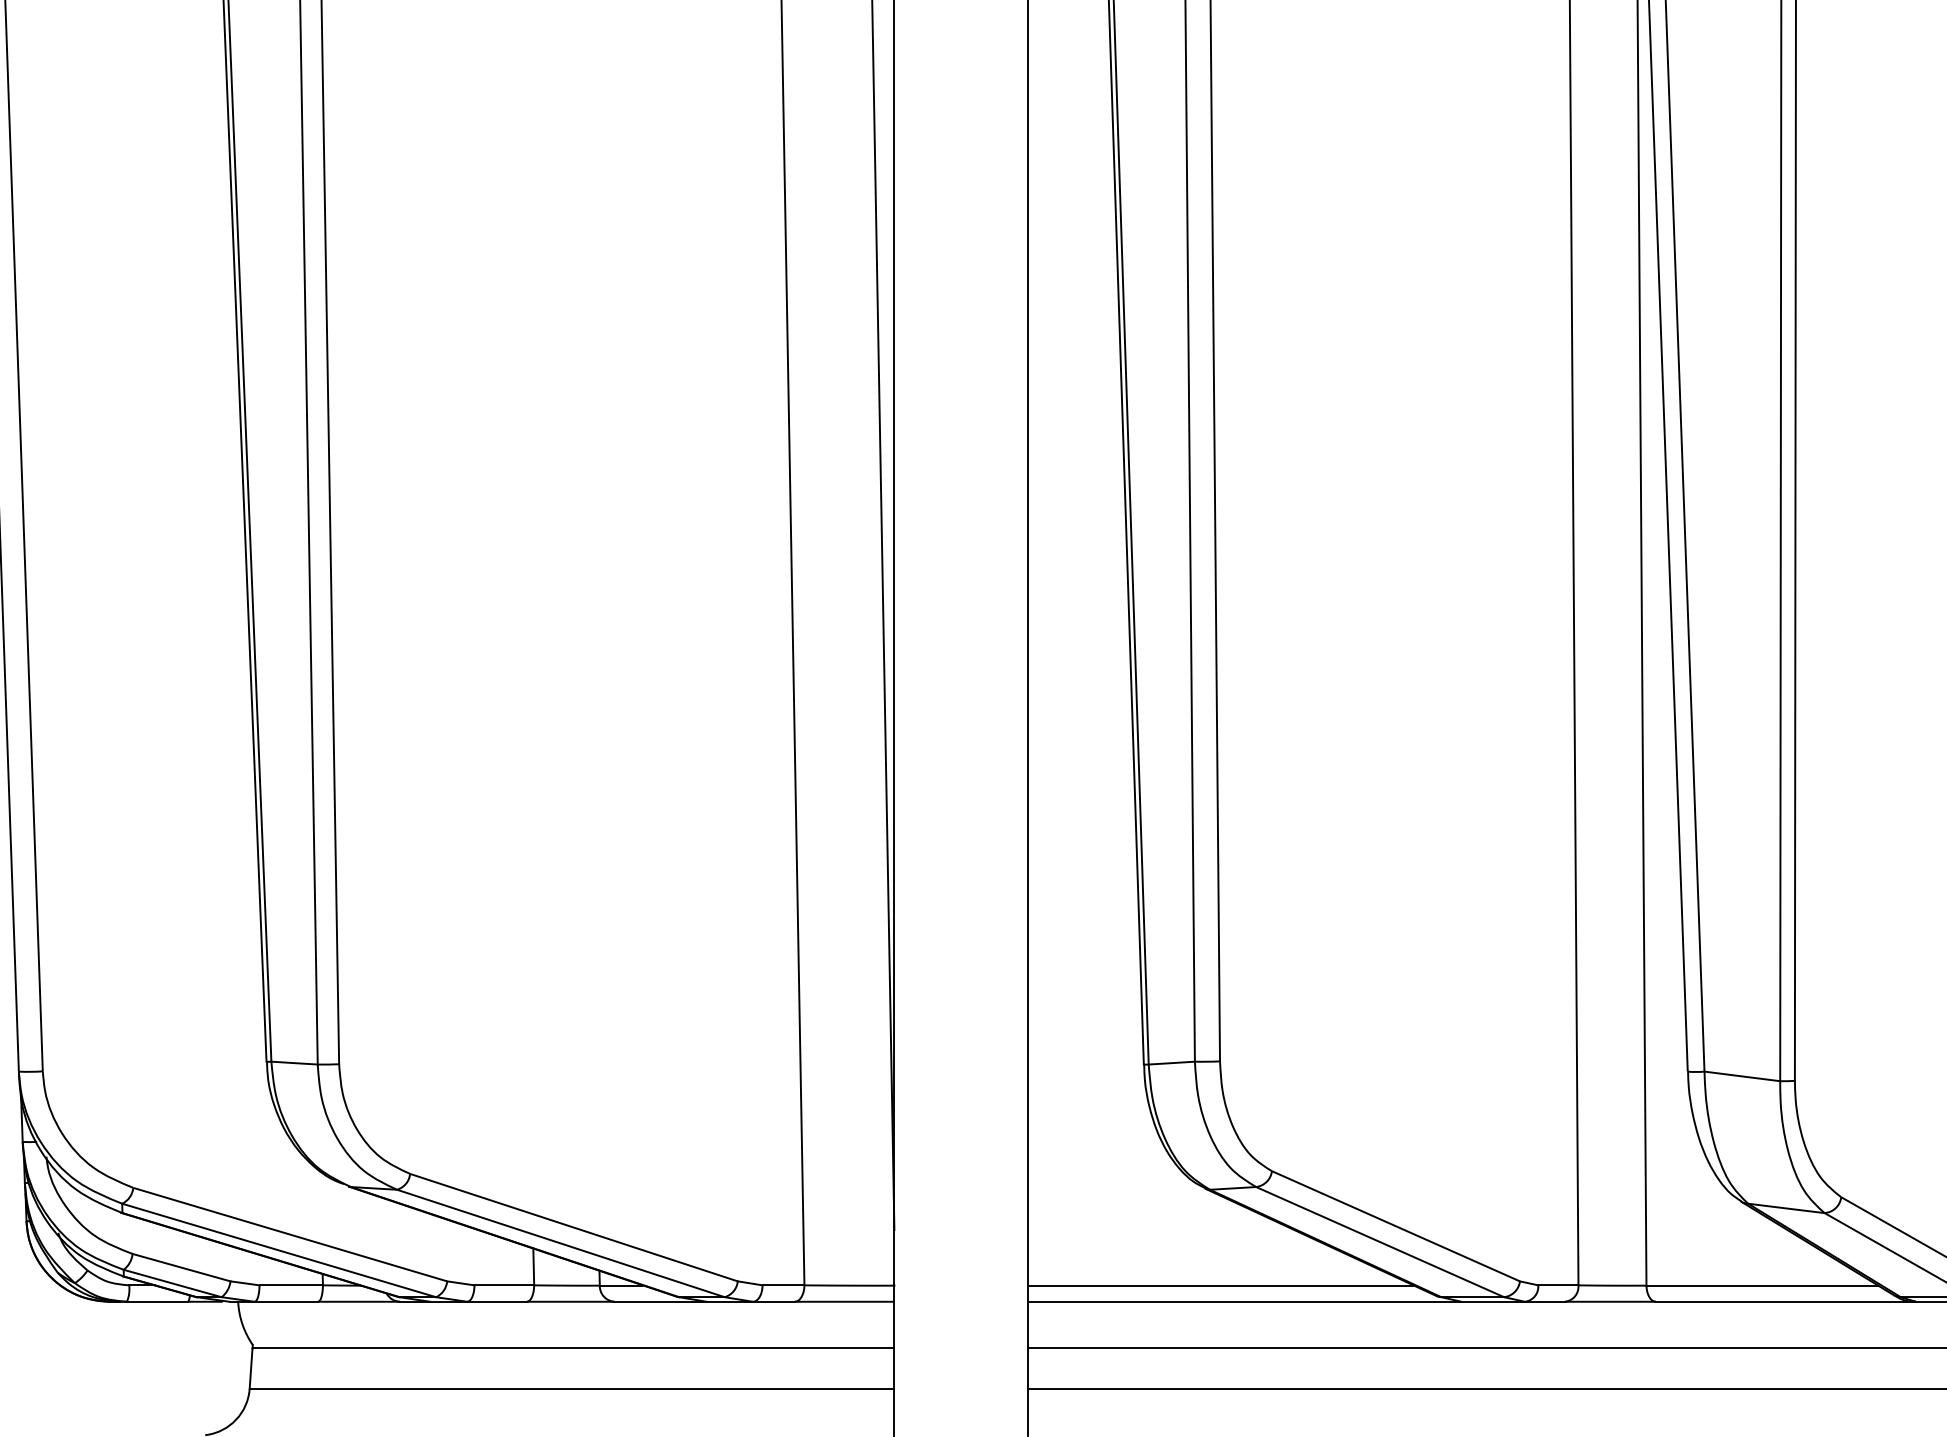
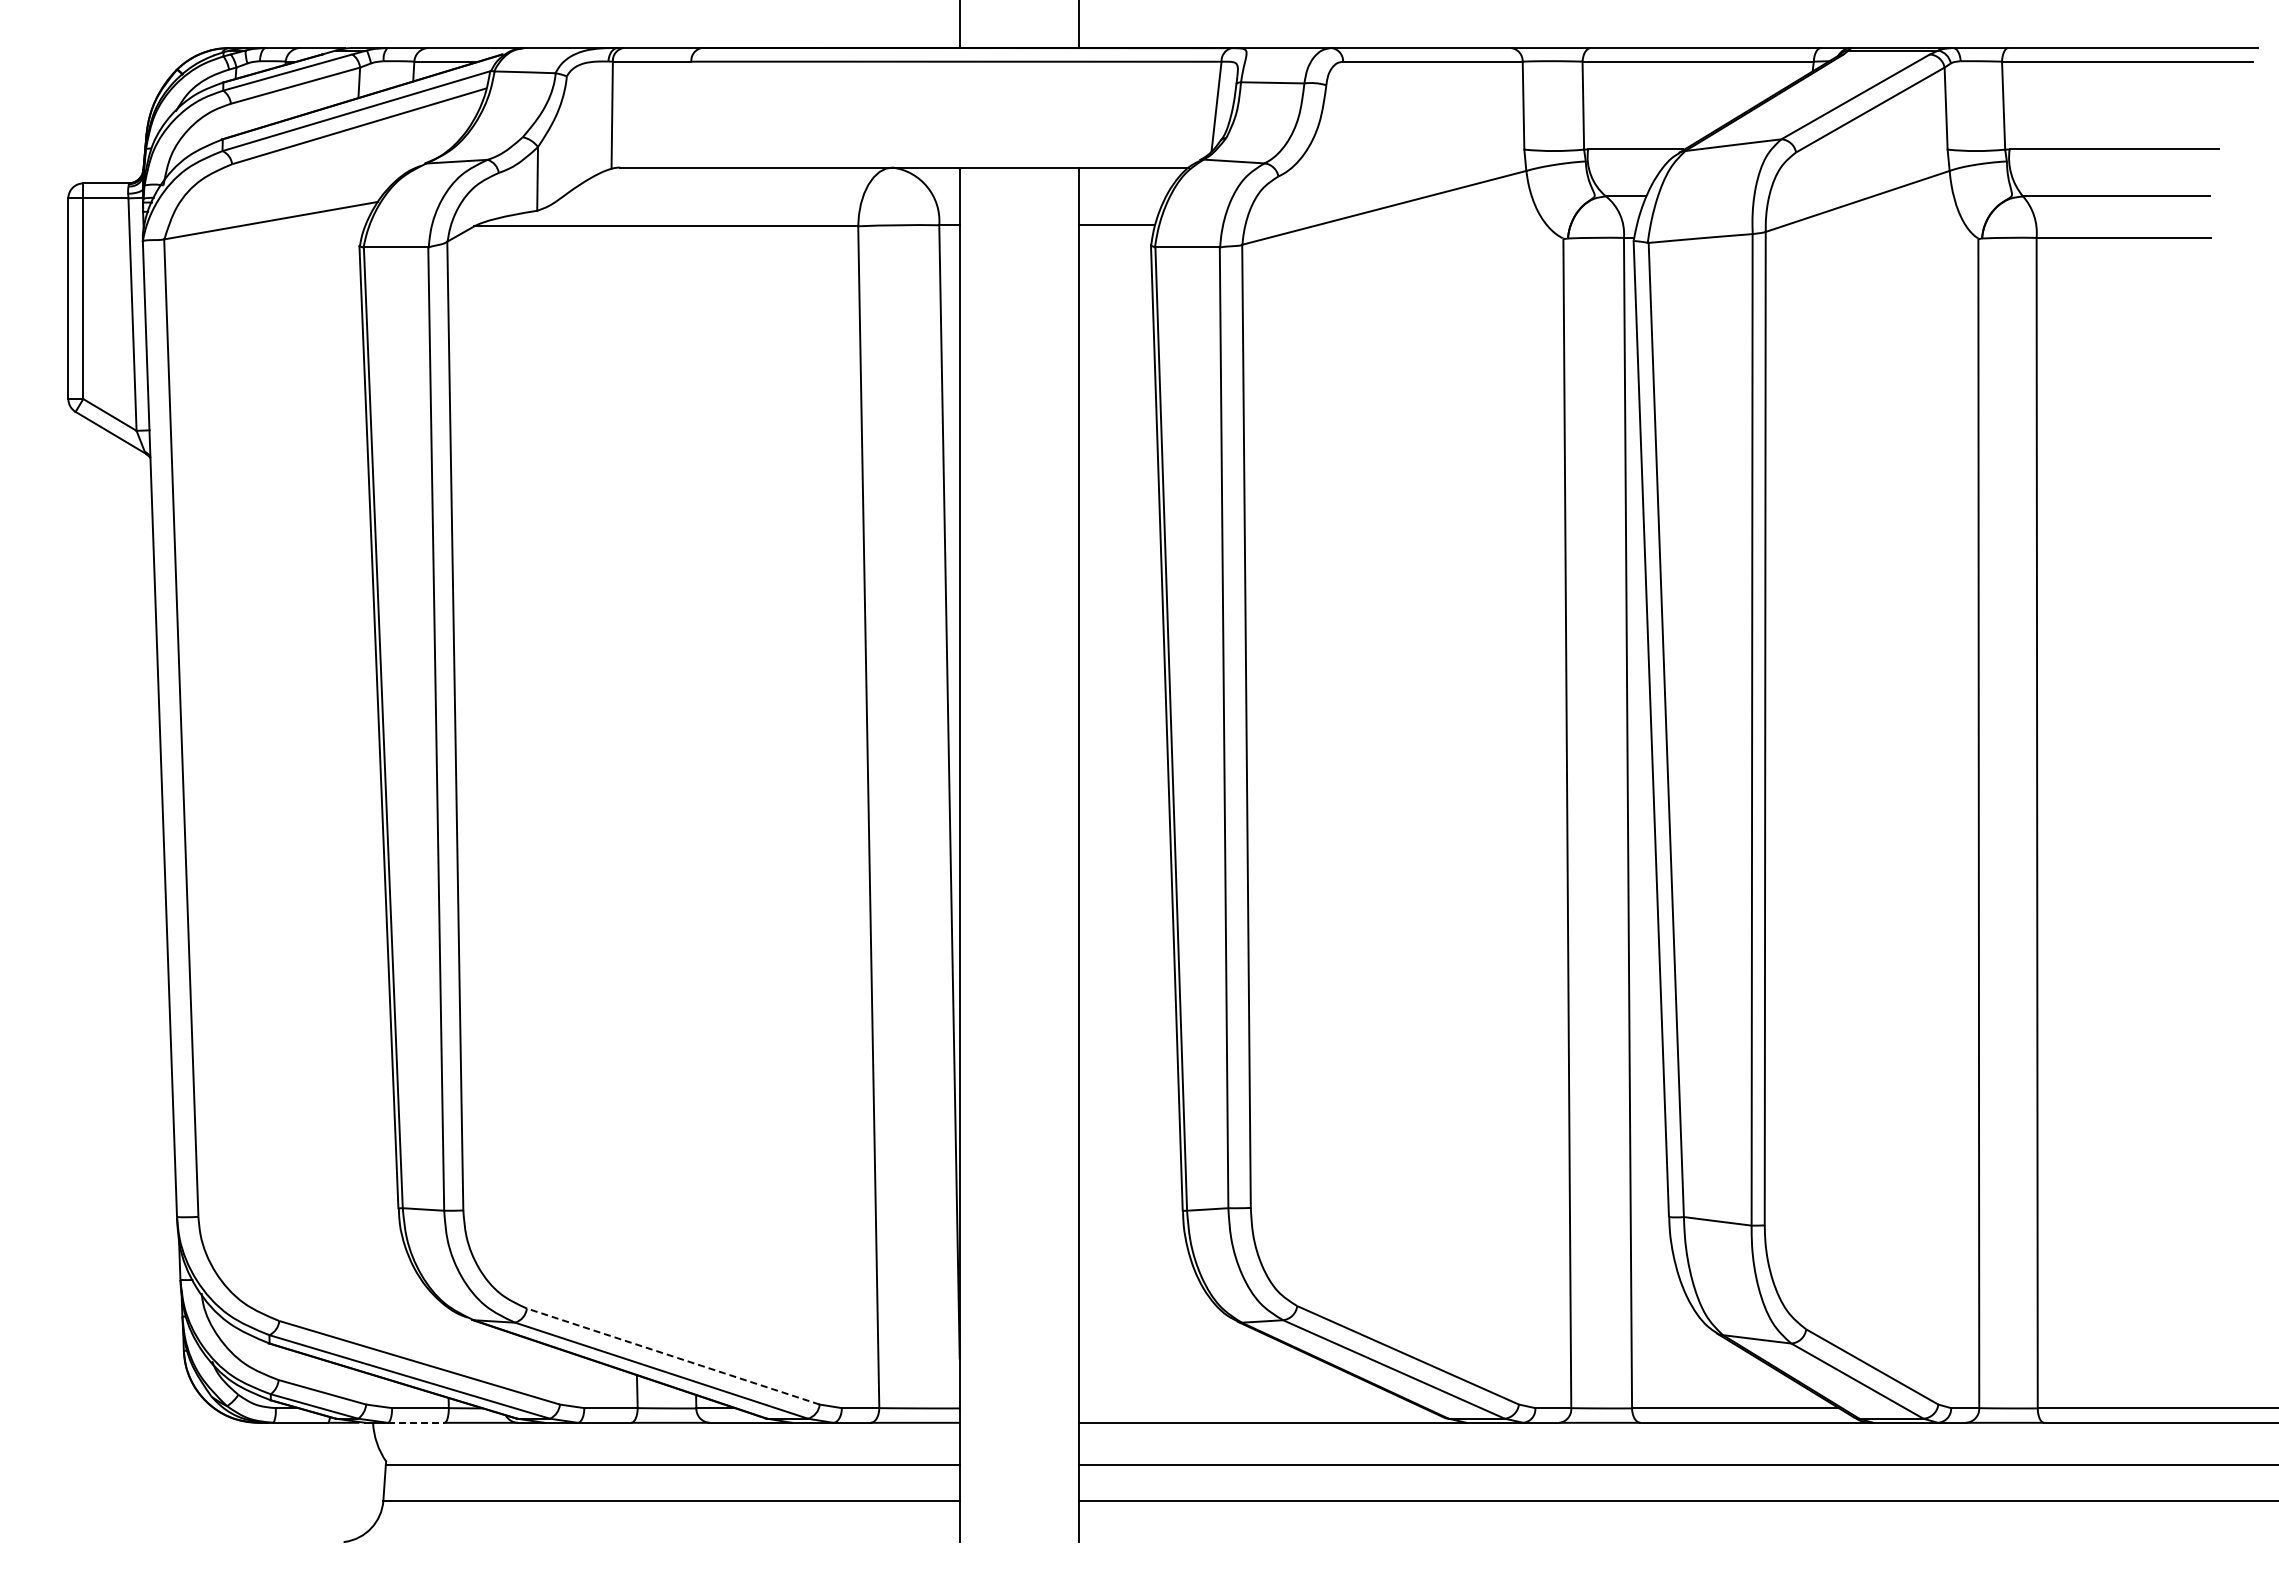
line: (573, 1227) -> (672, 1356), solid -> dashed
line: (1220, 1285) -> (1251, 1408), removed
line: (286, 1301) -> (416, 1422), solid -> dashed

